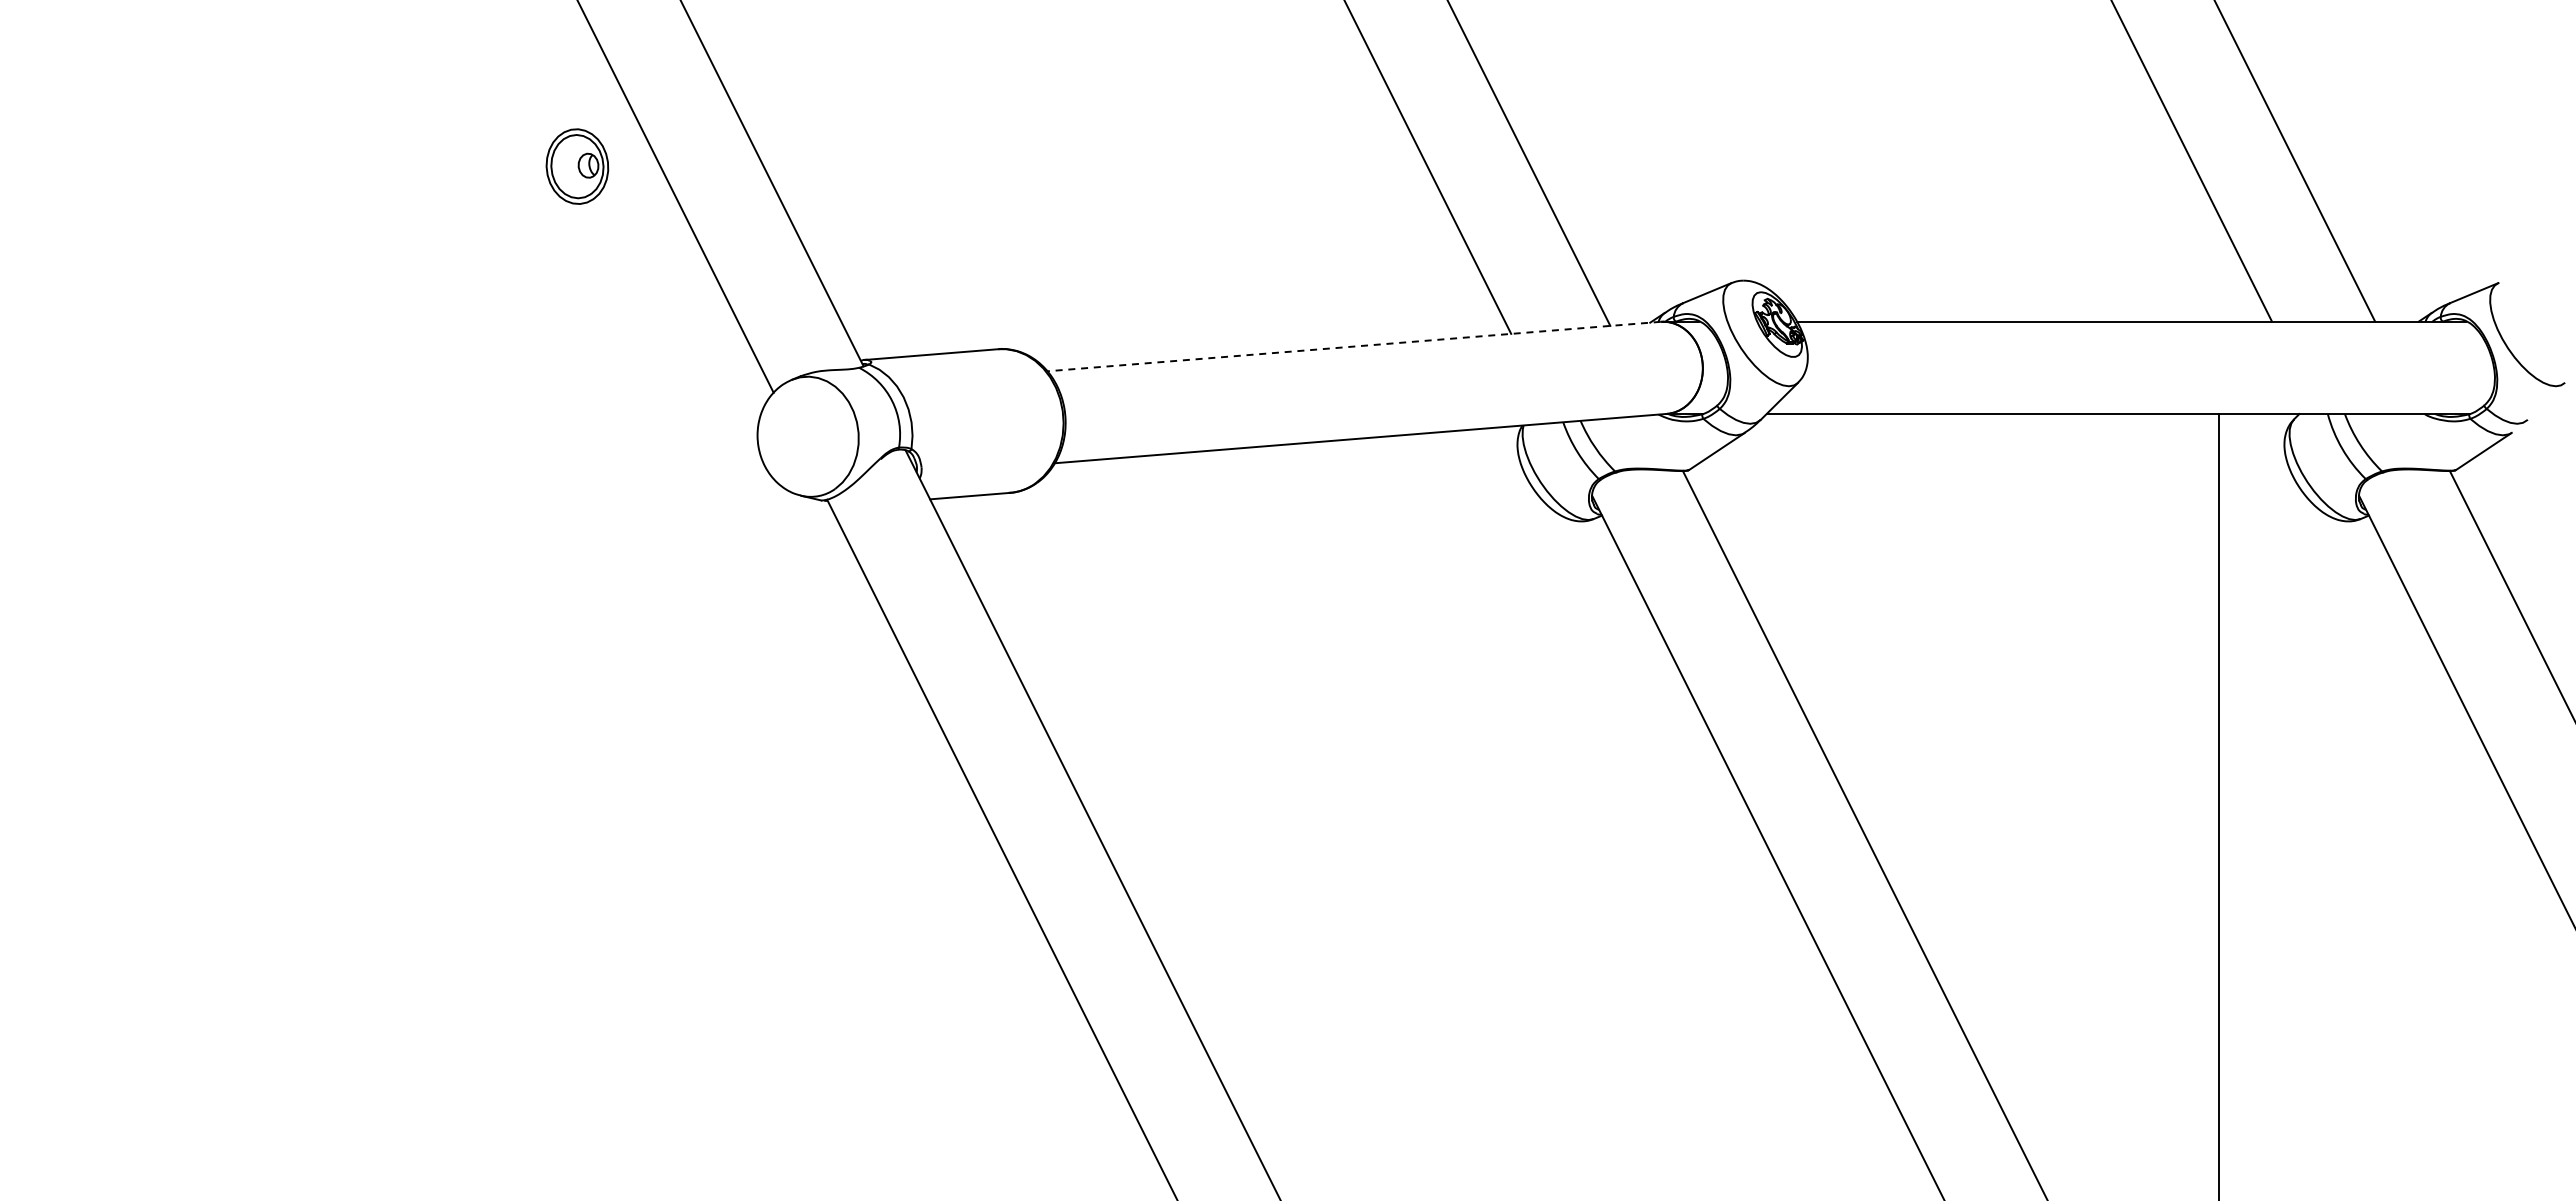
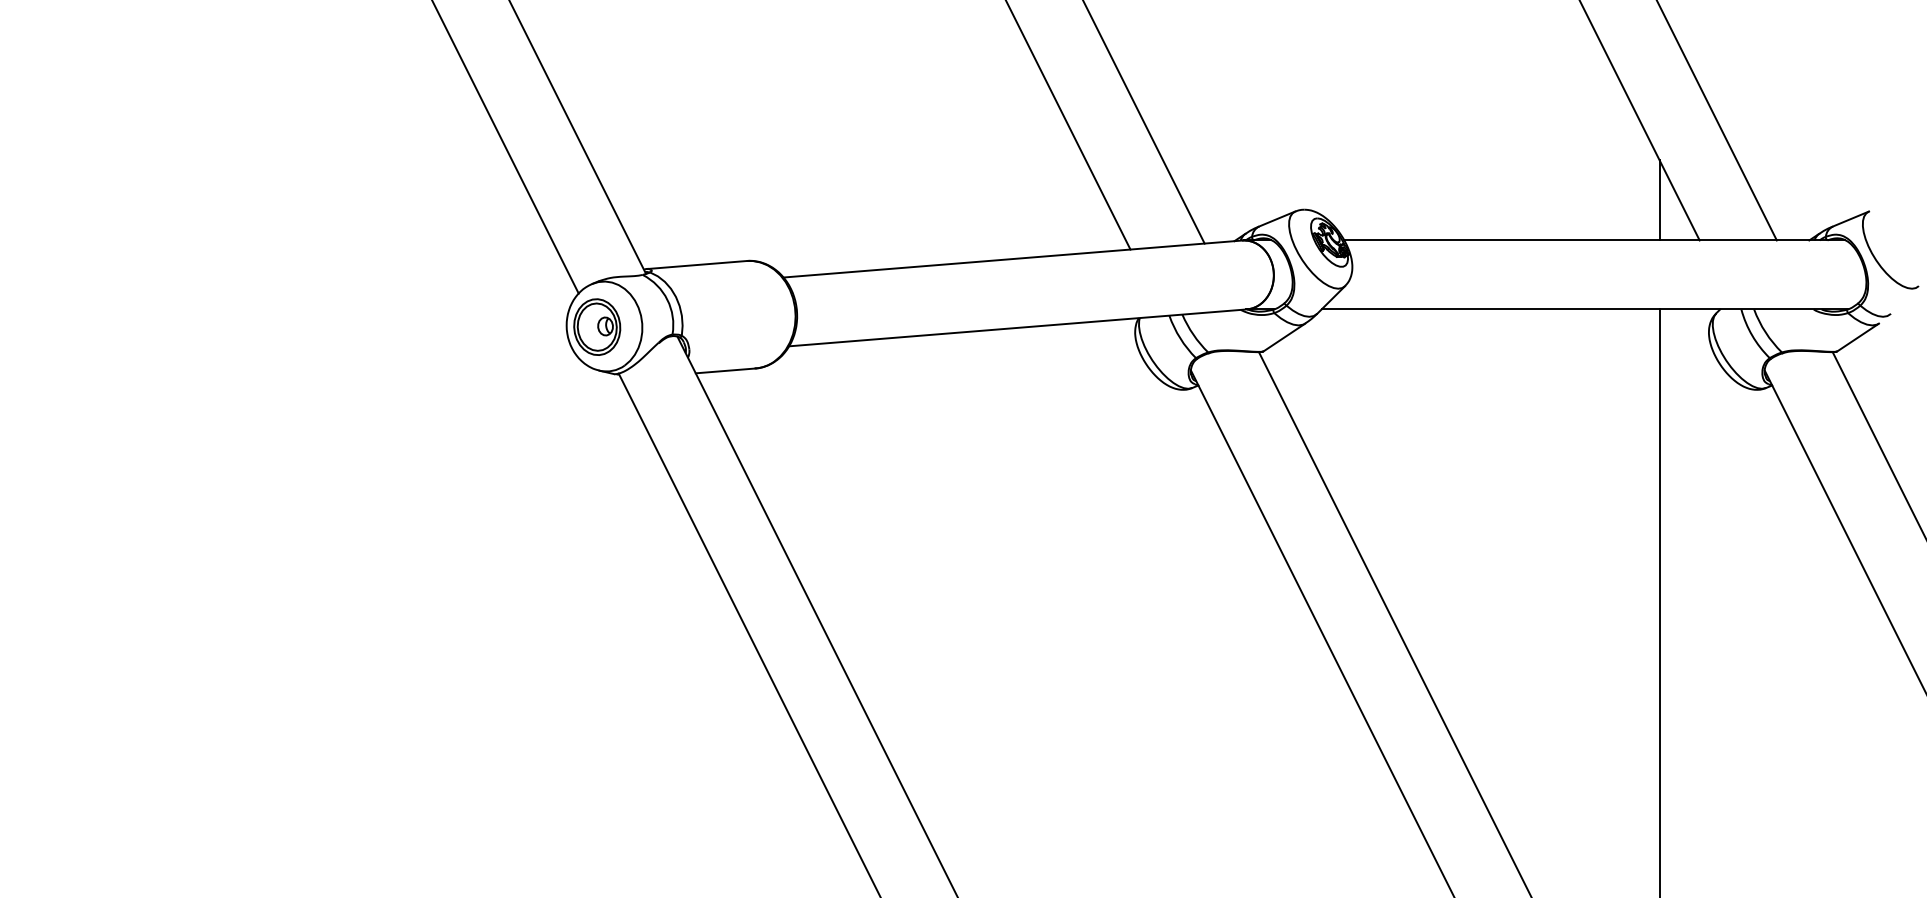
part: (577, 166) -> (597, 327), moved
line: (2218, 267) -> (1659, 199), added
line: (1354, 346) -> (1013, 258), dashed -> solid

